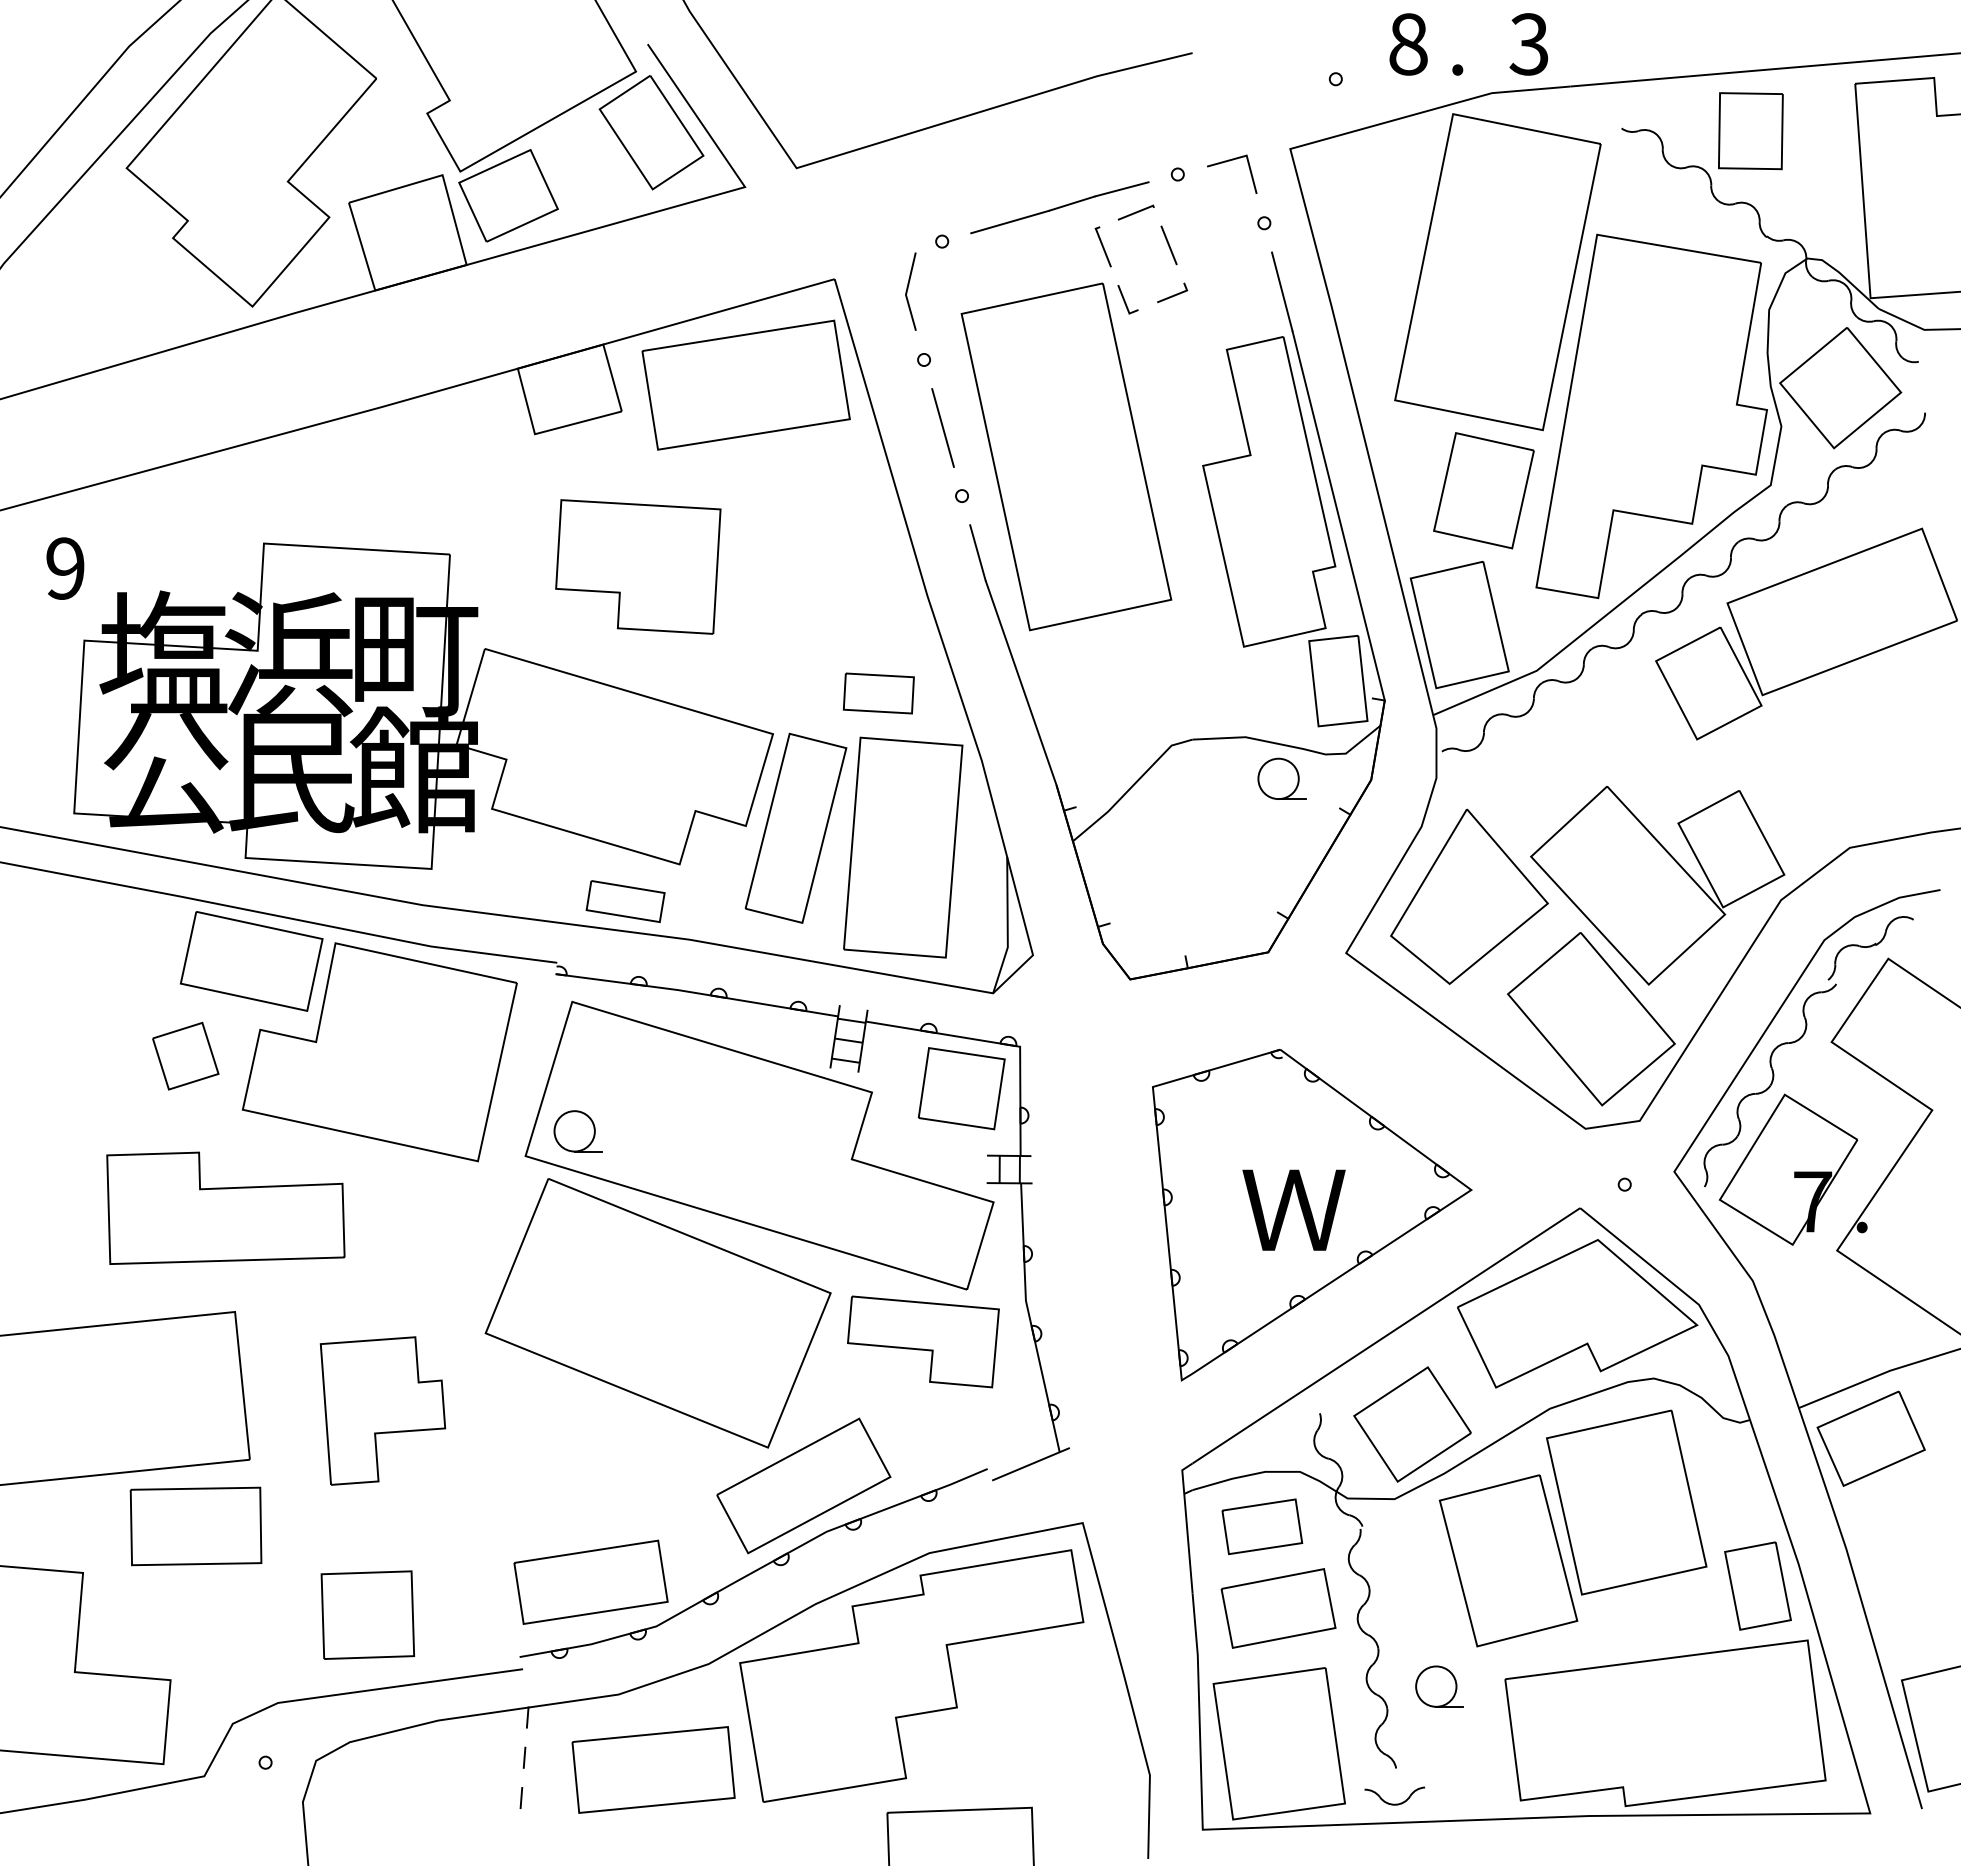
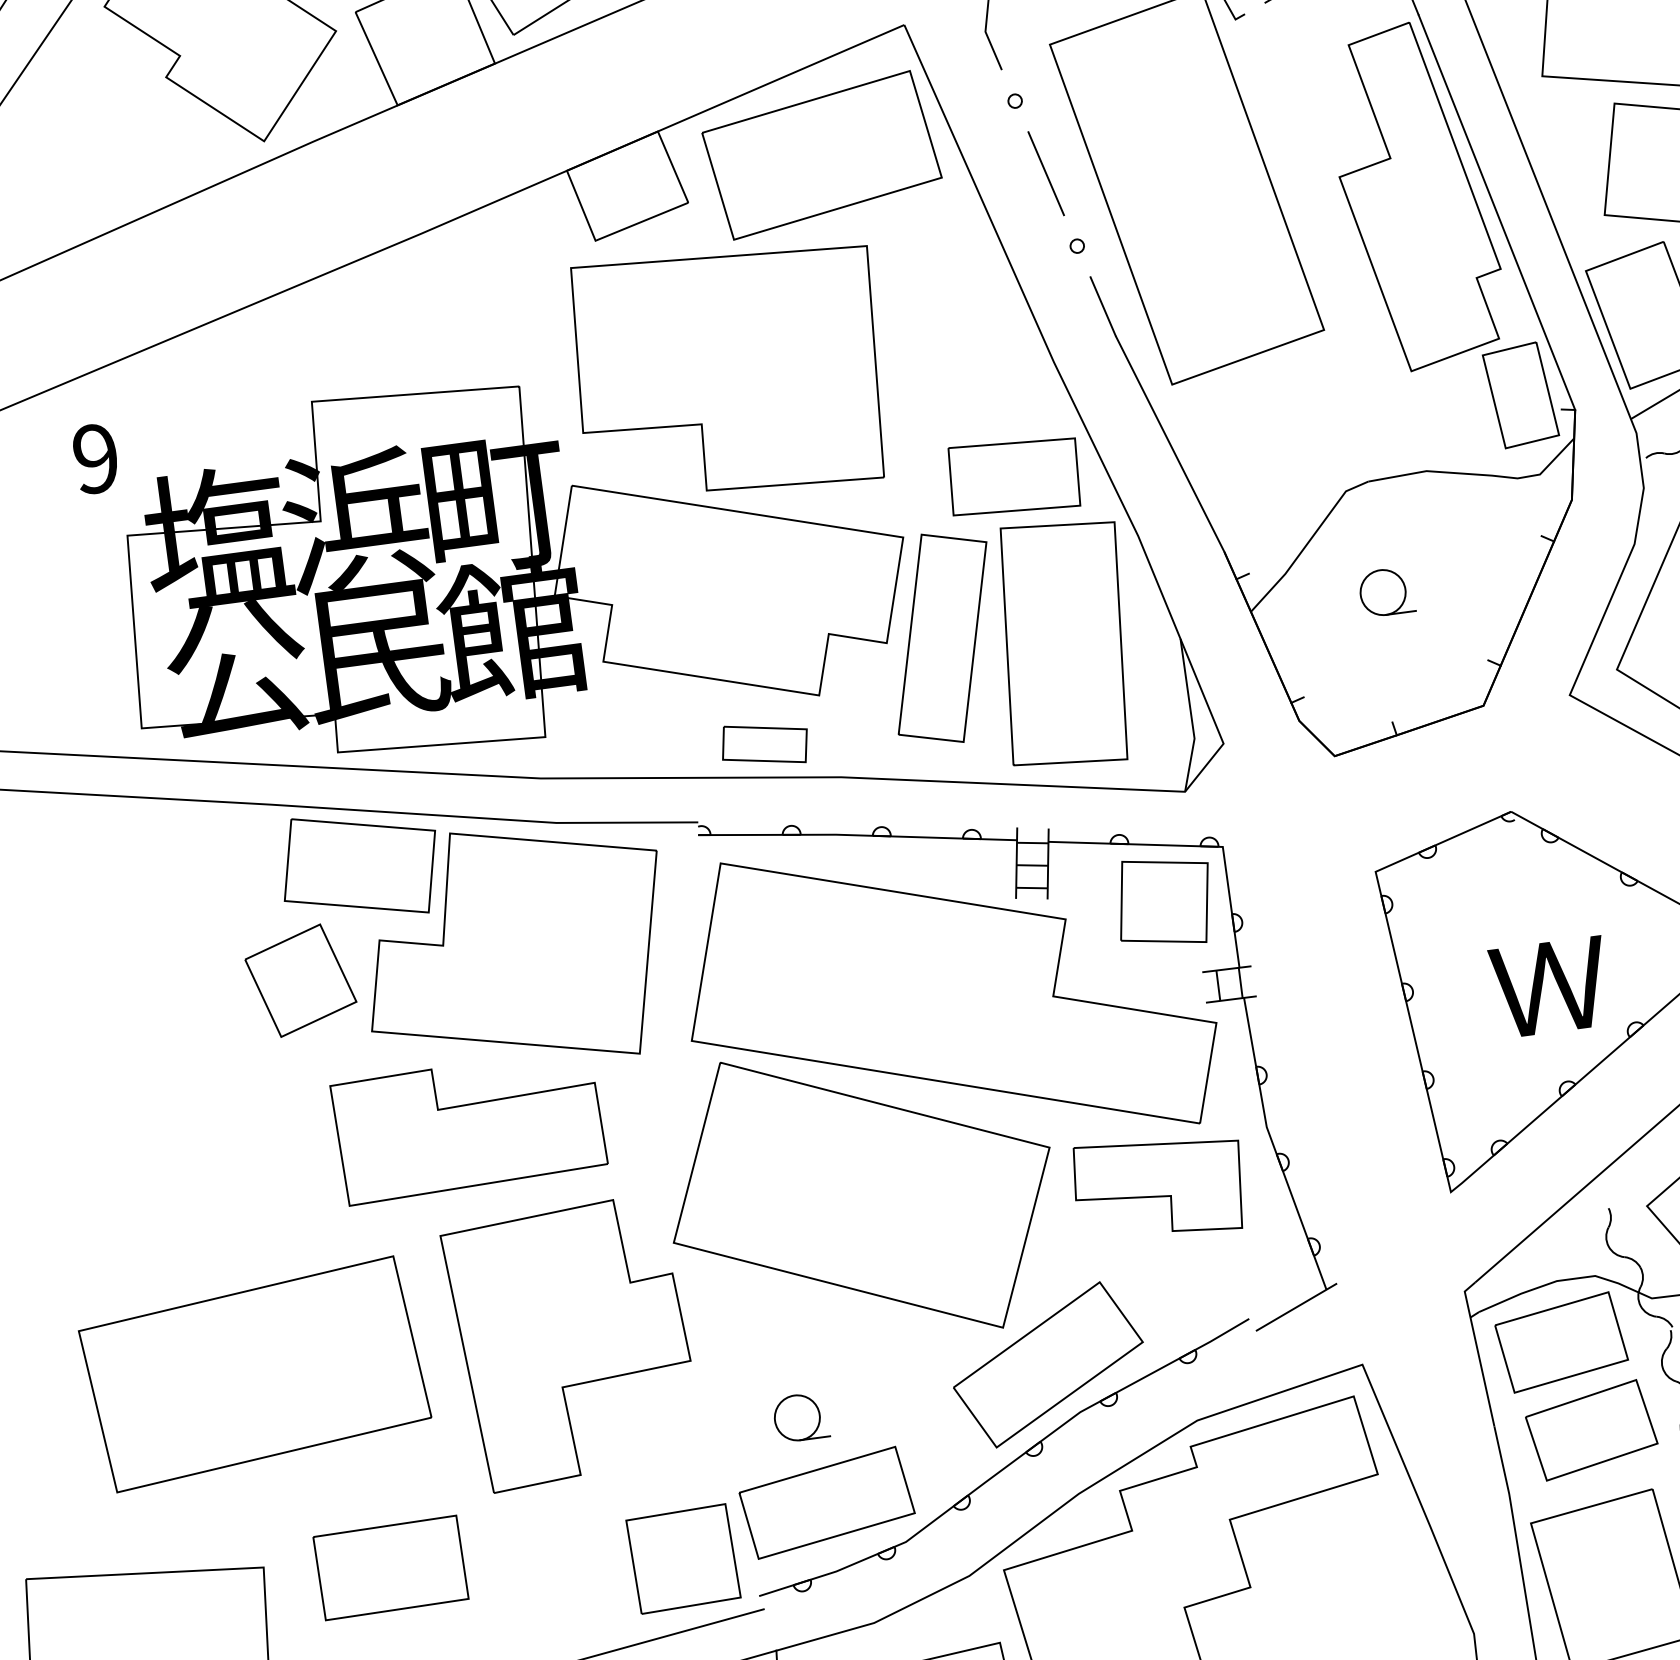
part: (638, 566) -> (729, 371), size x1.67
part: (878, 693) -> (1013, 476), size x1.67
part: (1281, 778) -> (1386, 591), moved
part: (185, 1055) -> (300, 979), size x1.43
part: (577, 1131) -> (800, 1417), moved
part: (225, 1207) -> (468, 1126), moved
part: (382, 1410) -> (571, 1343), size x1.67
part: (195, 1526) -> (390, 1568), moved
part: (1262, 1526) -> (1561, 1341), size x1.43
part: (367, 1614) -> (683, 1558), moved

